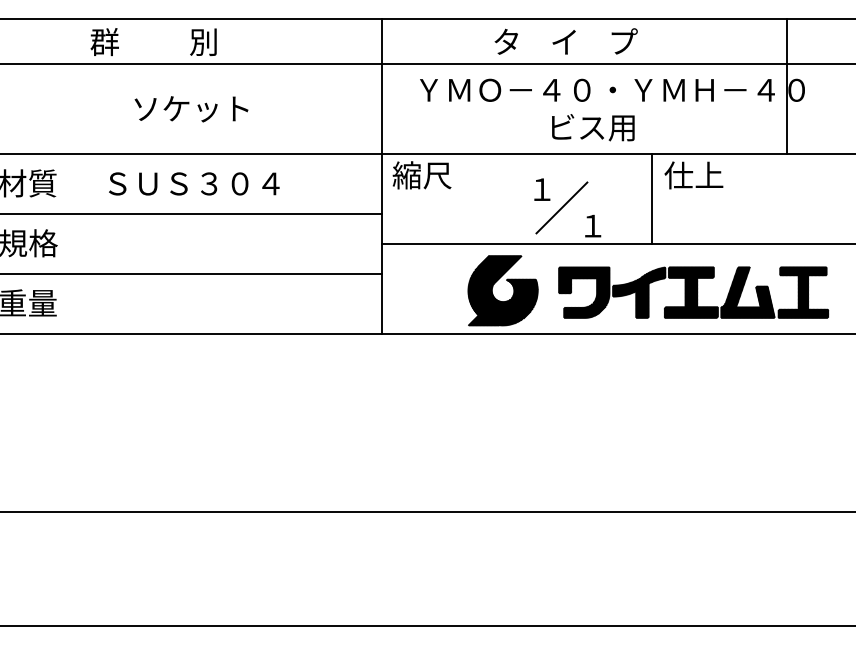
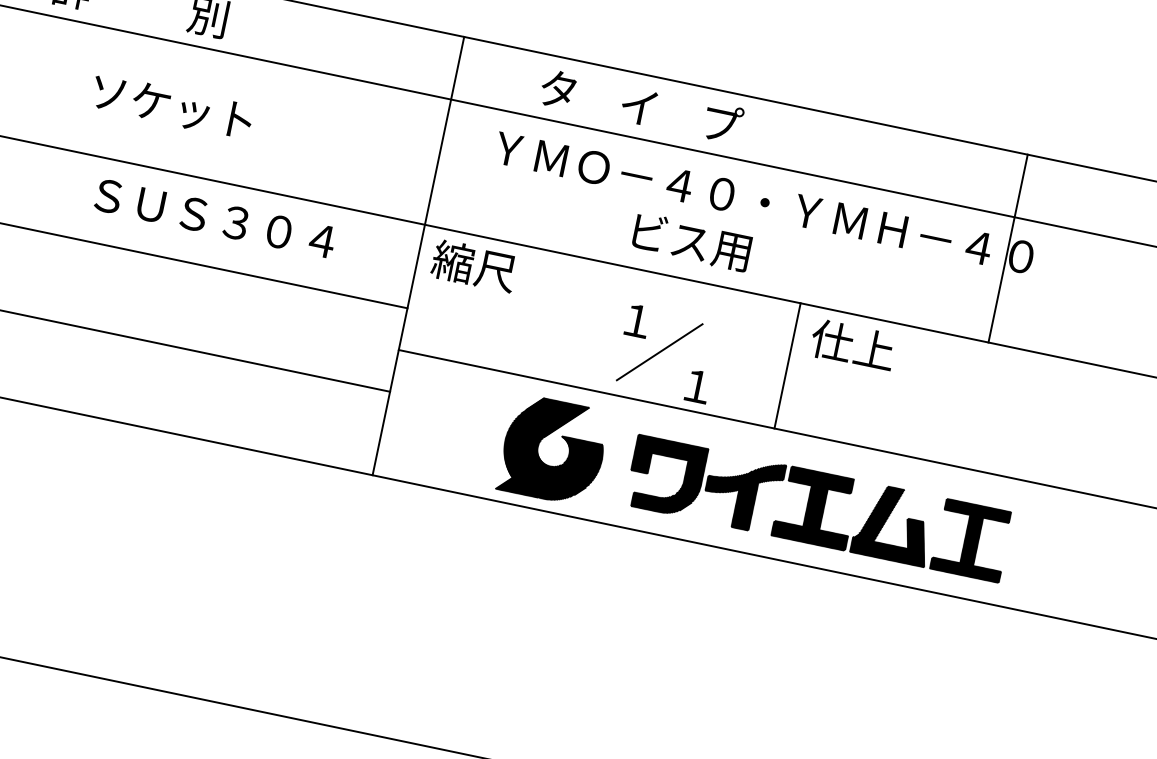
text: (565, 41) -> (640, 106), moved
text: (593, 127) -> (692, 242), moved
text: (194, 183) -> (215, 218), moved

